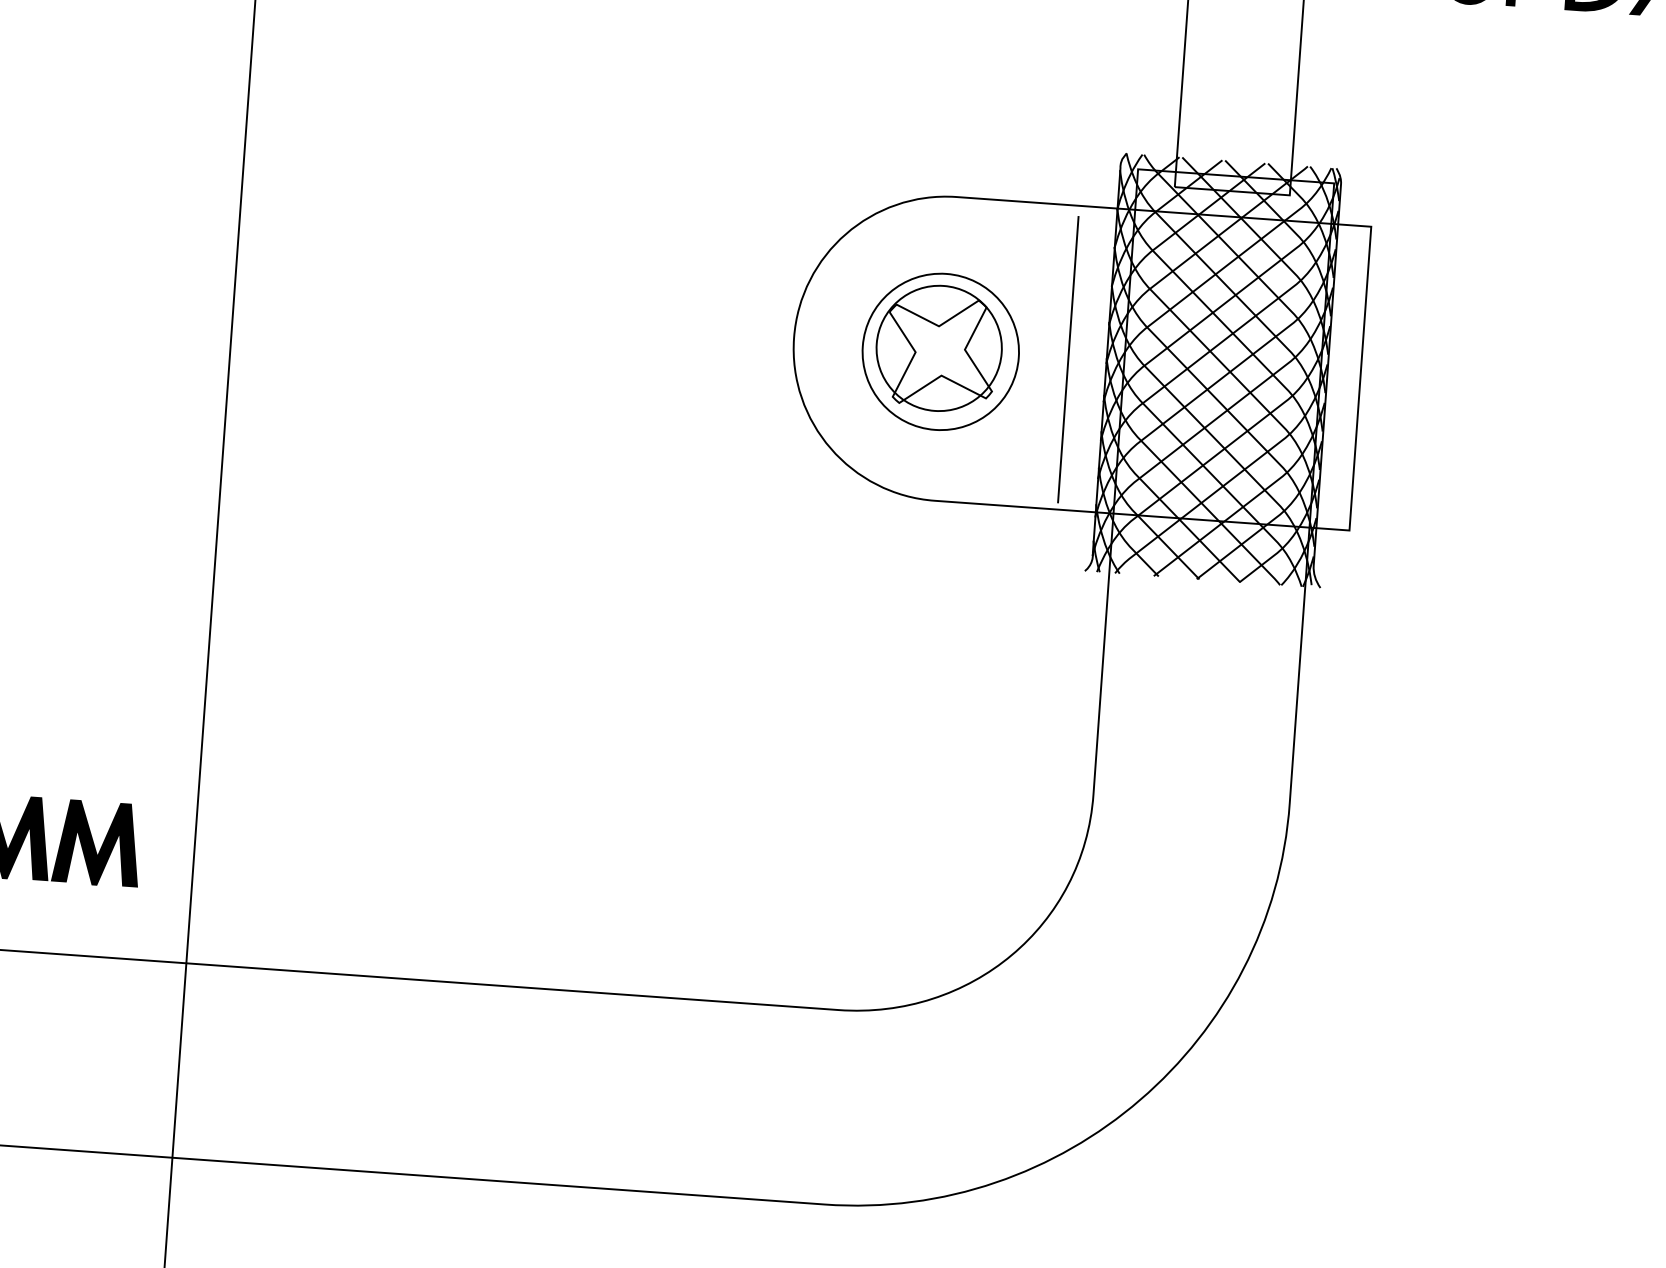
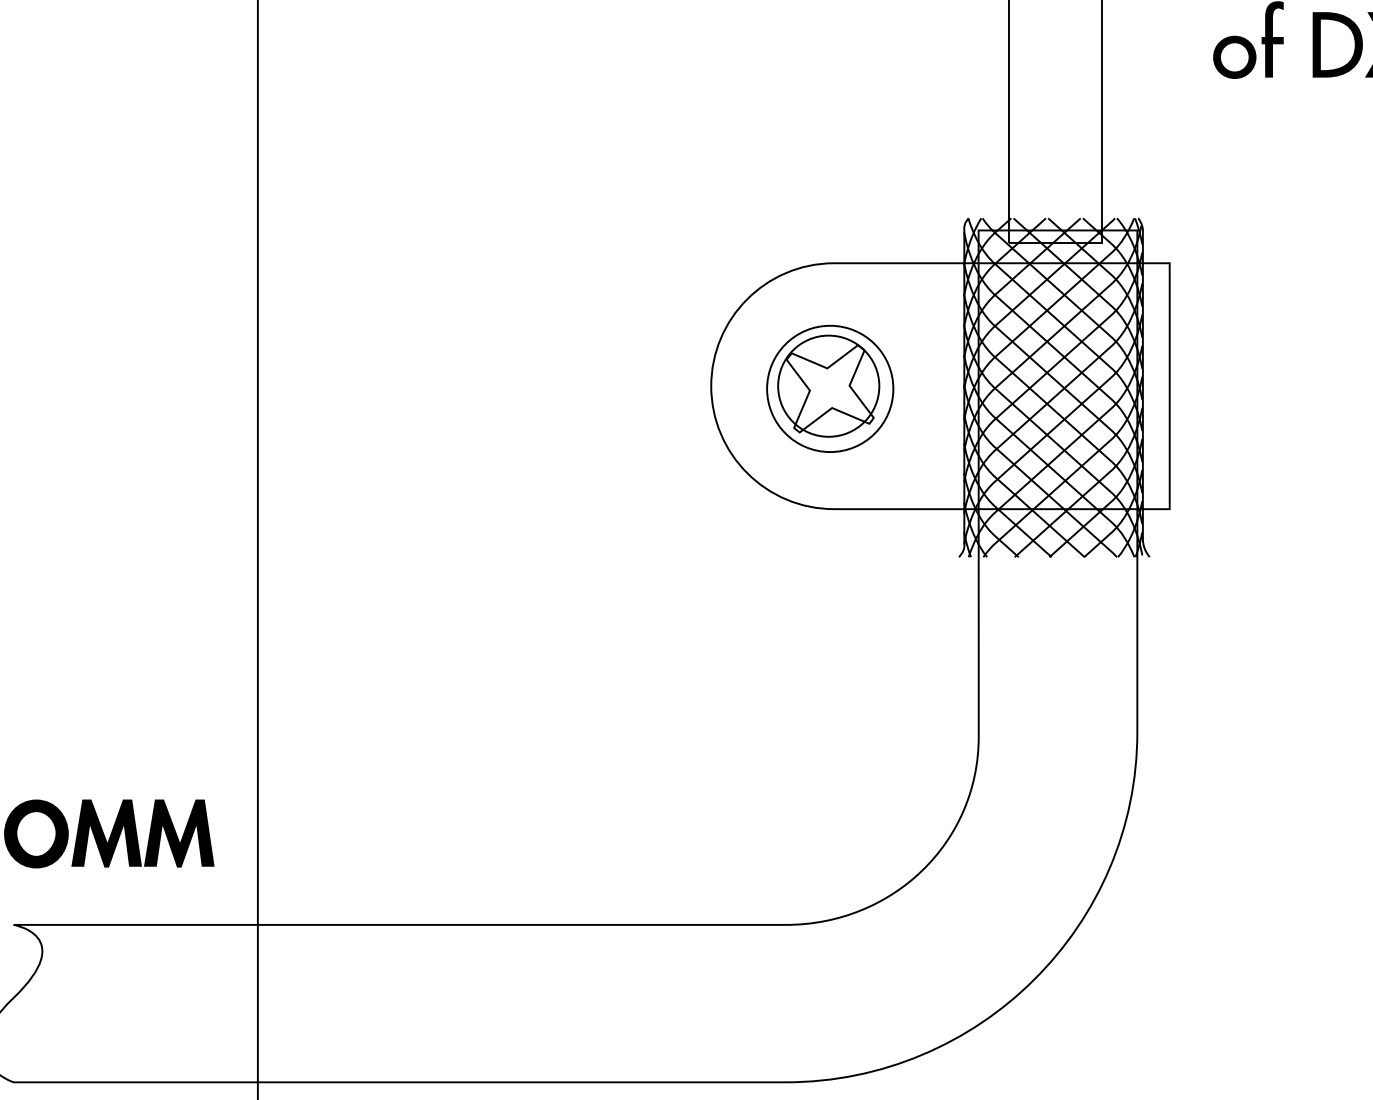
line: (1068, 359) -> (933, 387), removed

